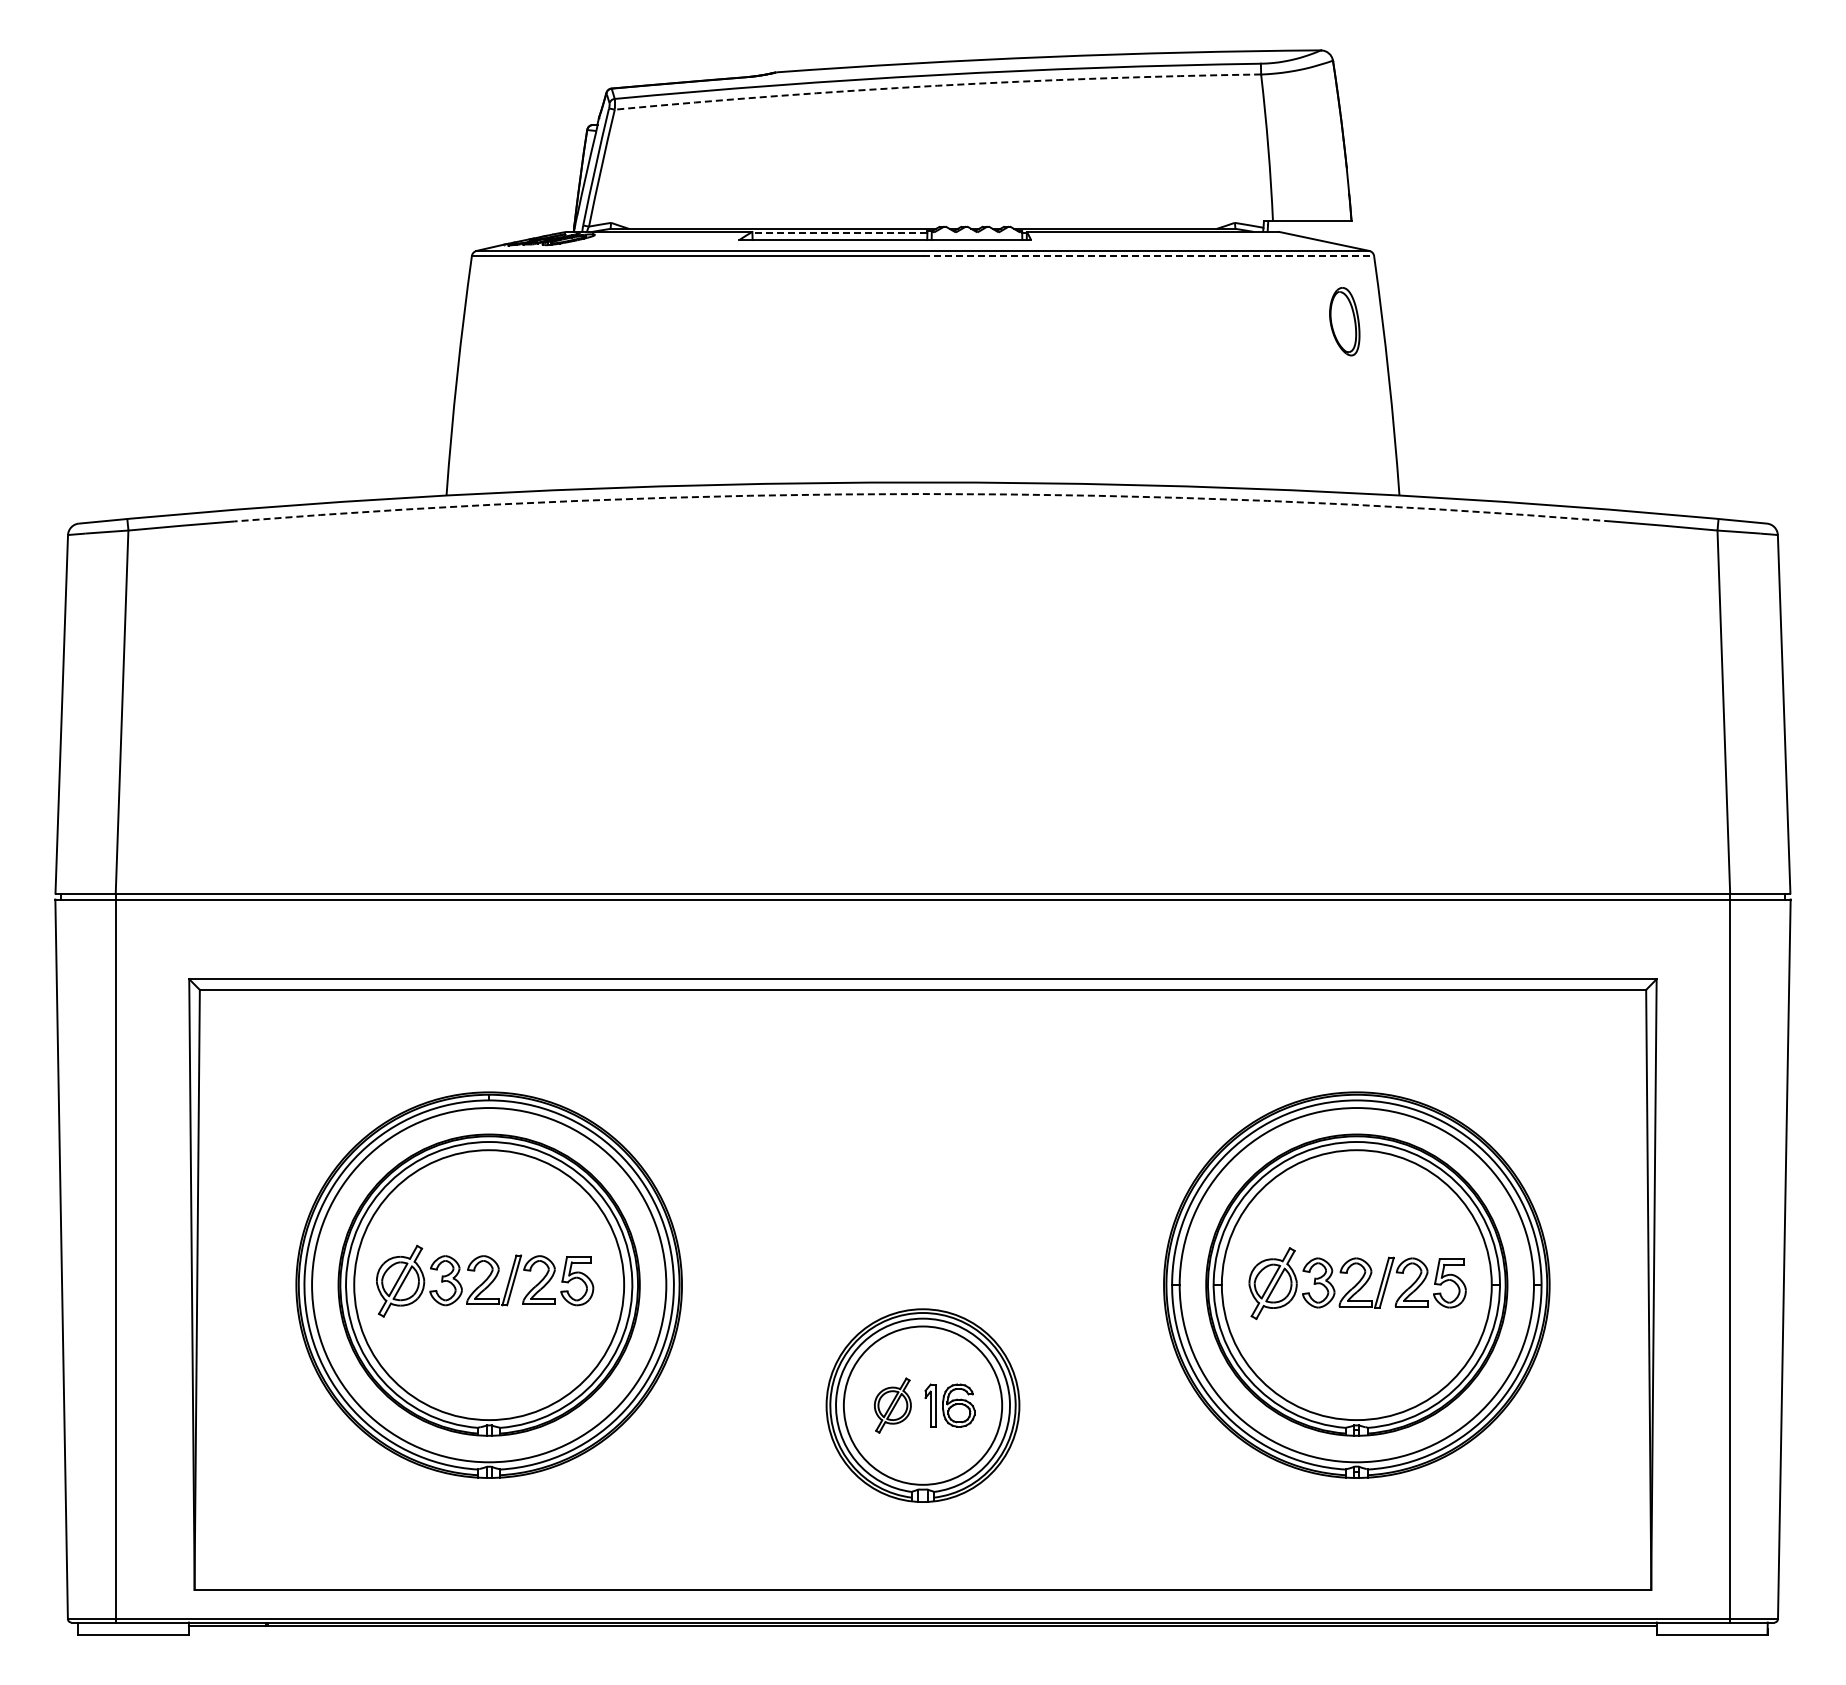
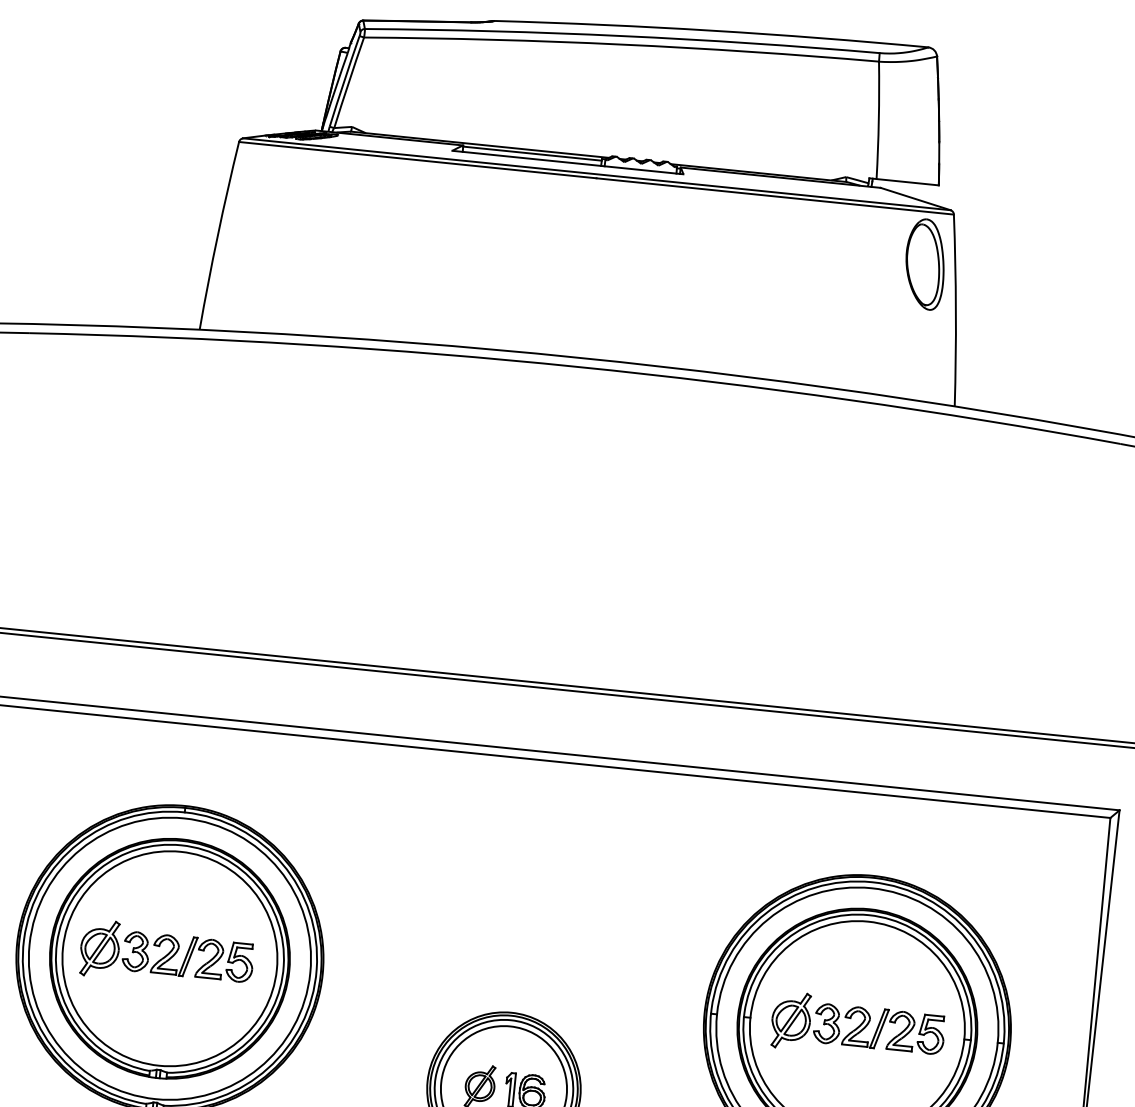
arc: (937, 85) -> (621, 44), dashed -> solid
line: (839, 233) -> (532, 153), dashed -> solid
line: (1148, 256) -> (775, 196), dashed -> solid
part: (1344, 321) -> (925, 264), size x1.67
arc: (923, 494) -> (577, 367), dashed -> solid

